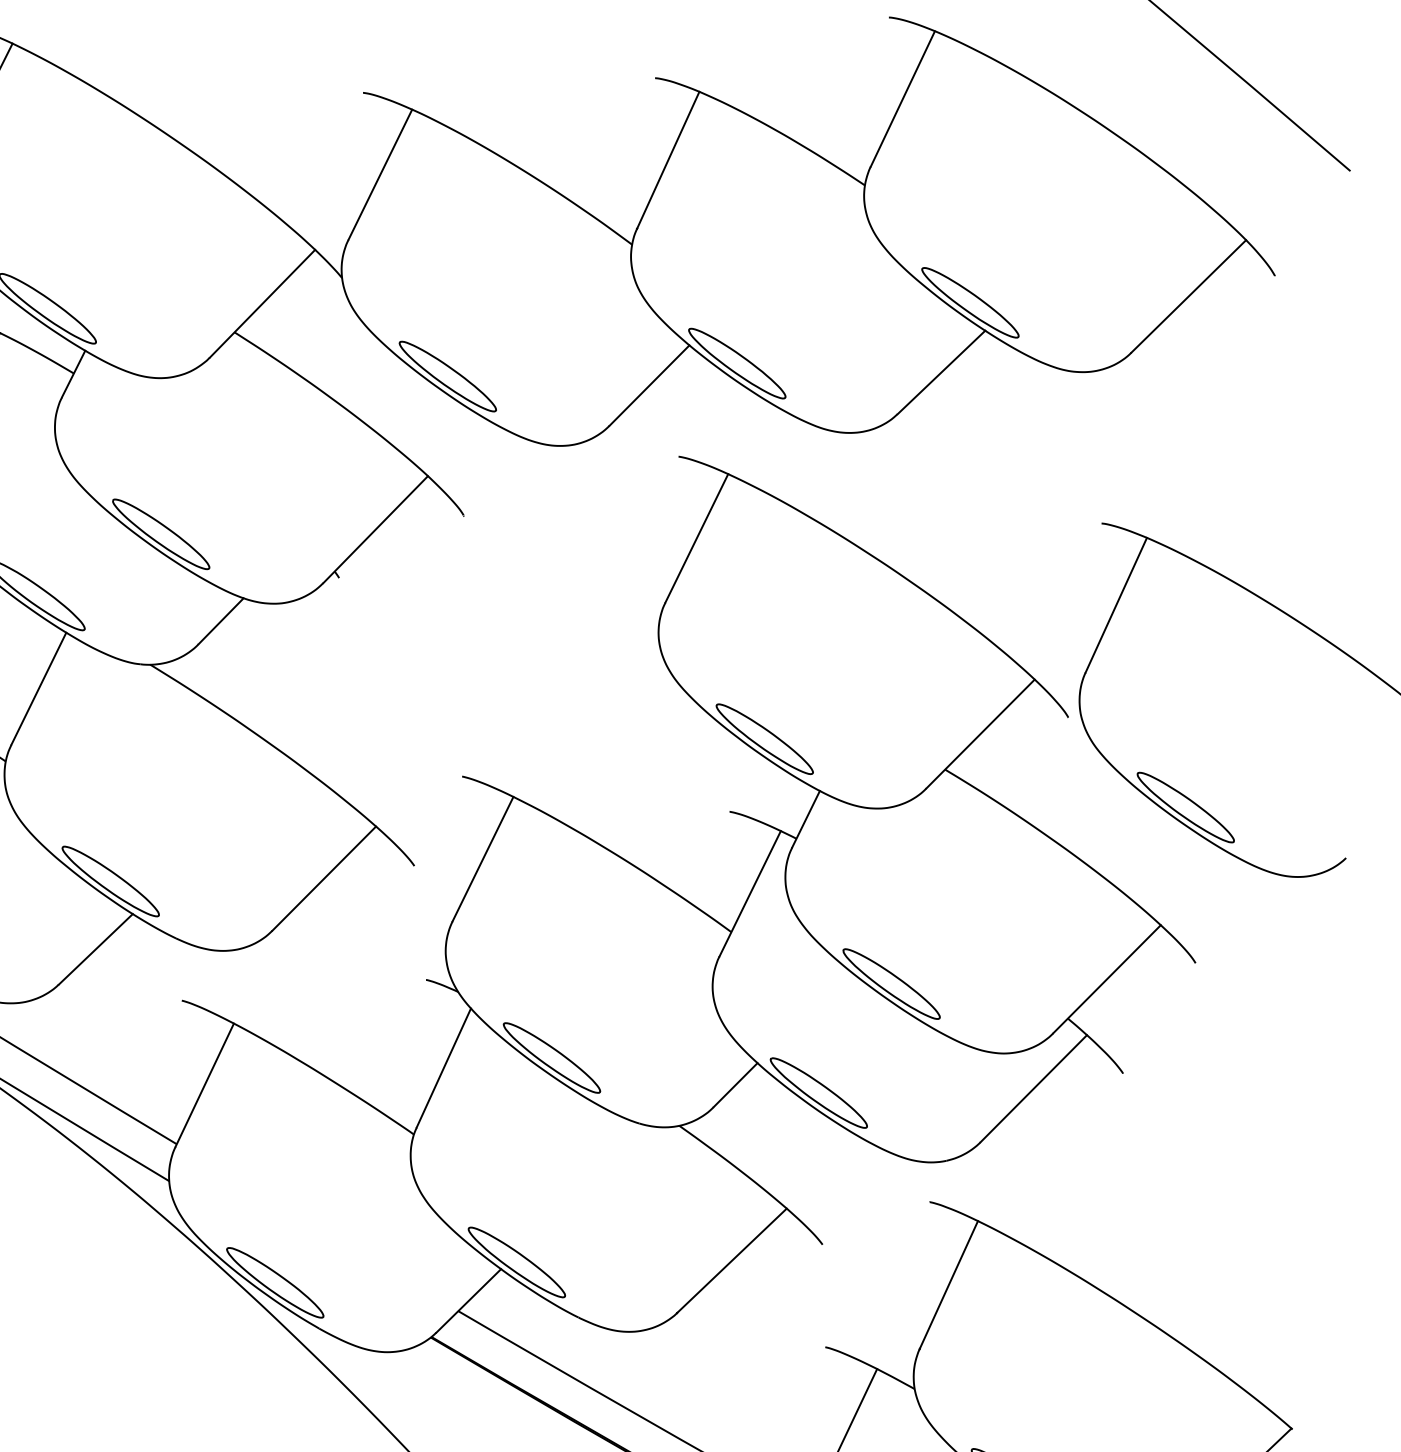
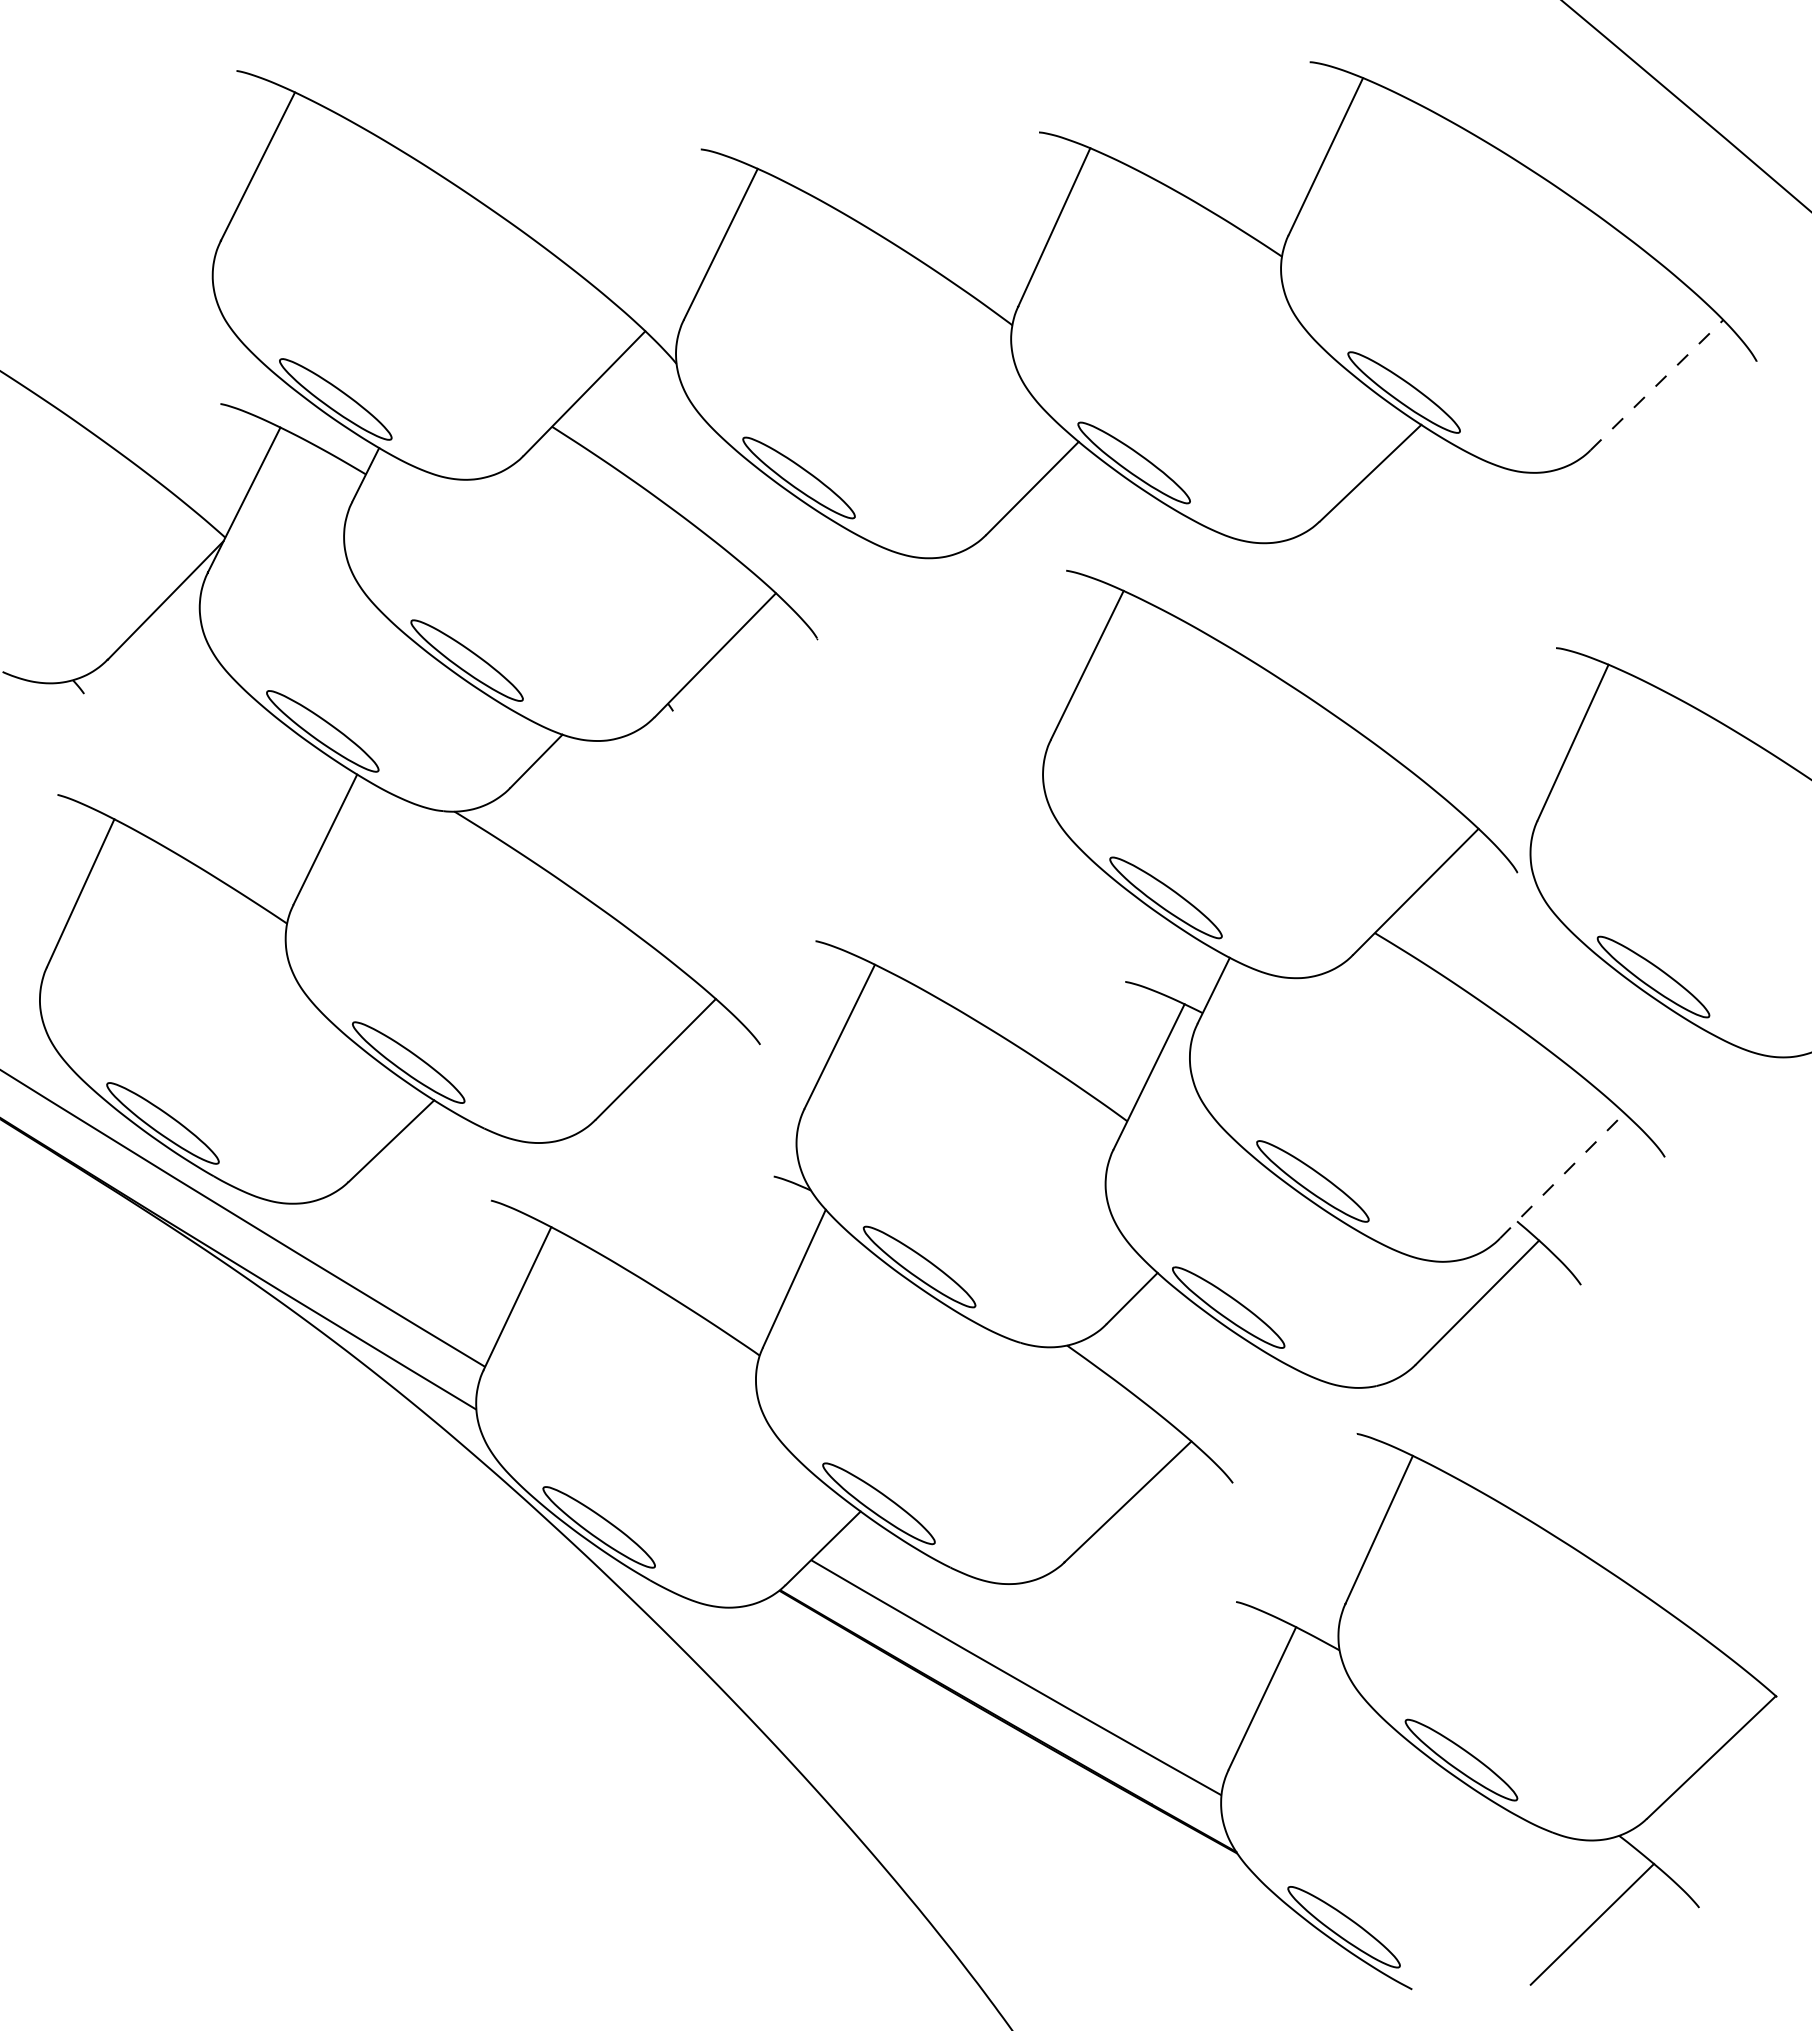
line: (1189, 296) -> (1657, 385), solid -> dashed
line: (1107, 978) -> (1562, 1175), solid -> dashed

